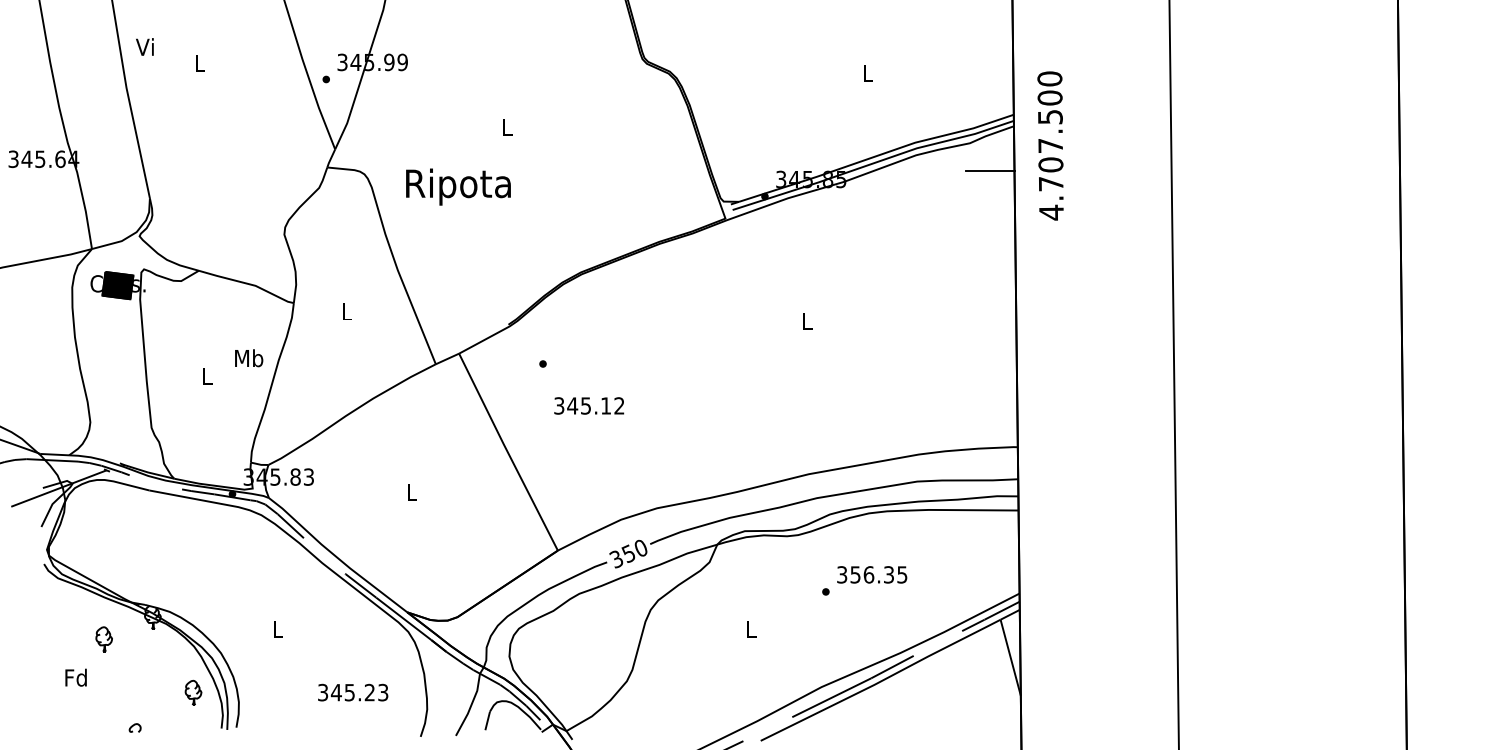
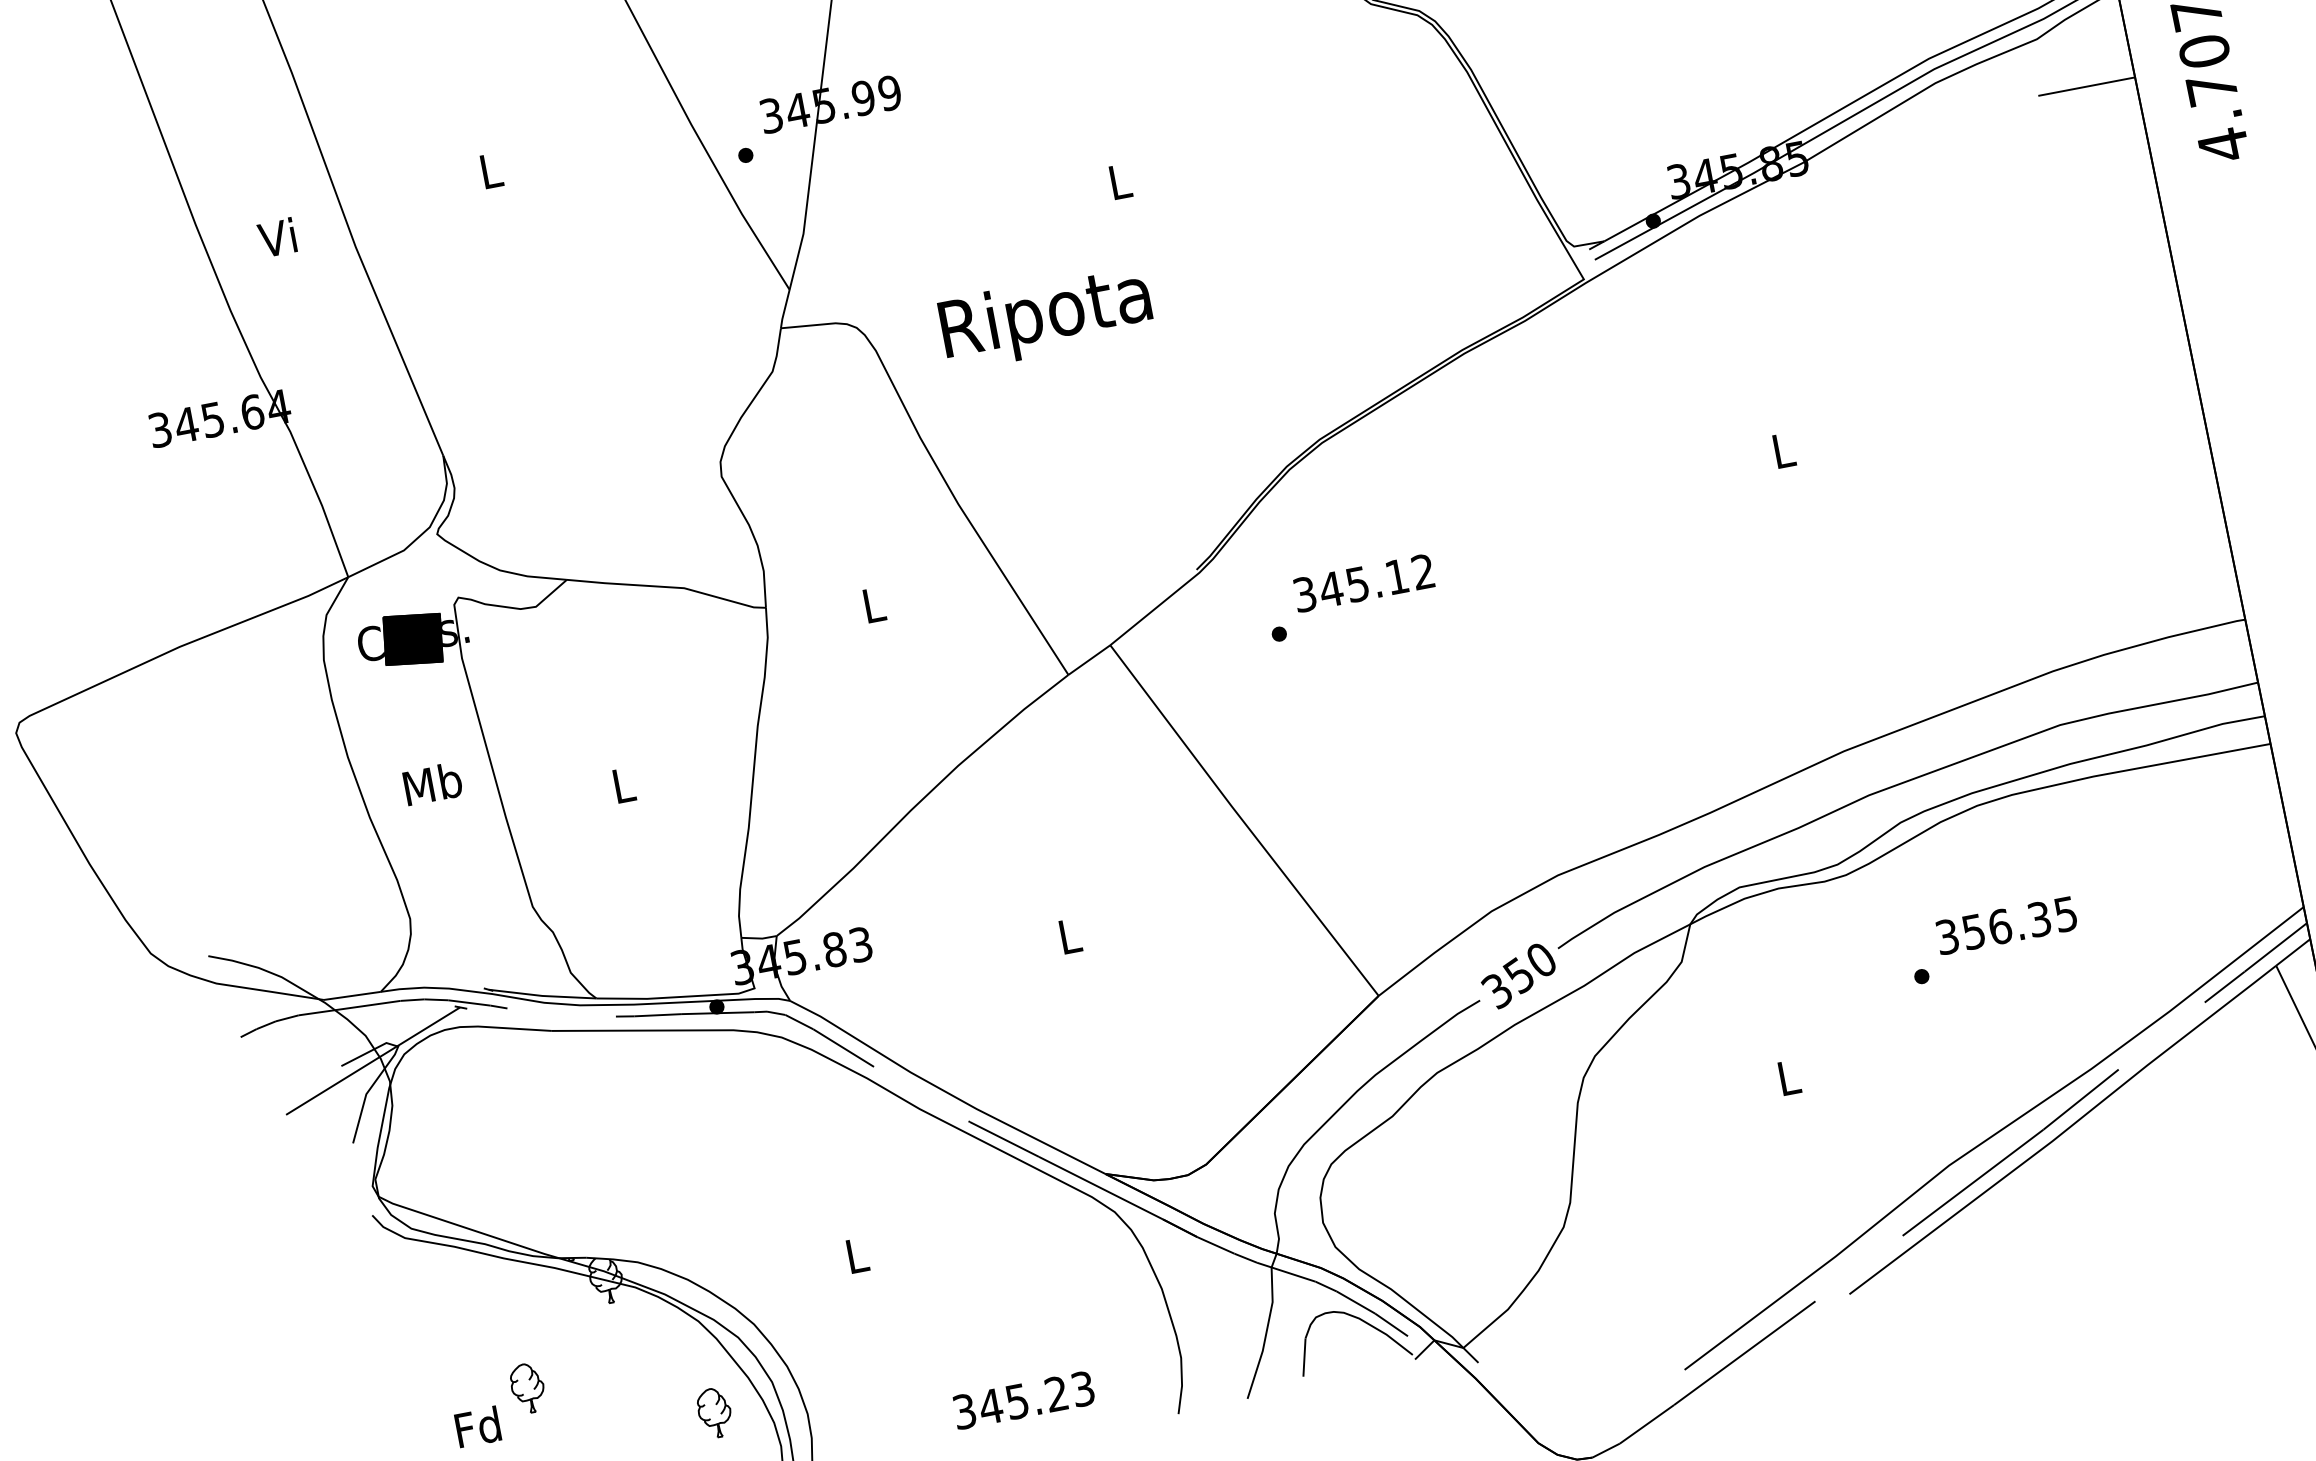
text: (144, 46) -> (276, 236), moved
text: (249, 358) -> (433, 784), moved
text: (589, 405) -> (1364, 582), moved
part: (103, 639) -> (526, 1388), moved
text: (353, 692) -> (1024, 1399), moved

